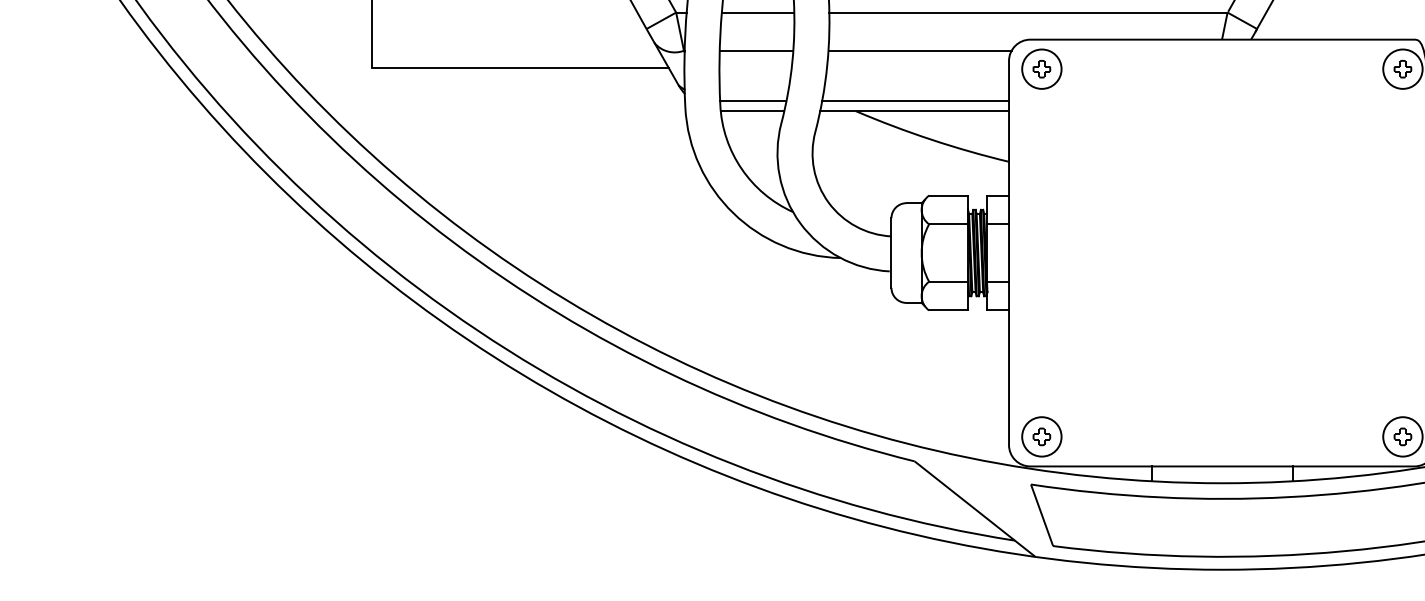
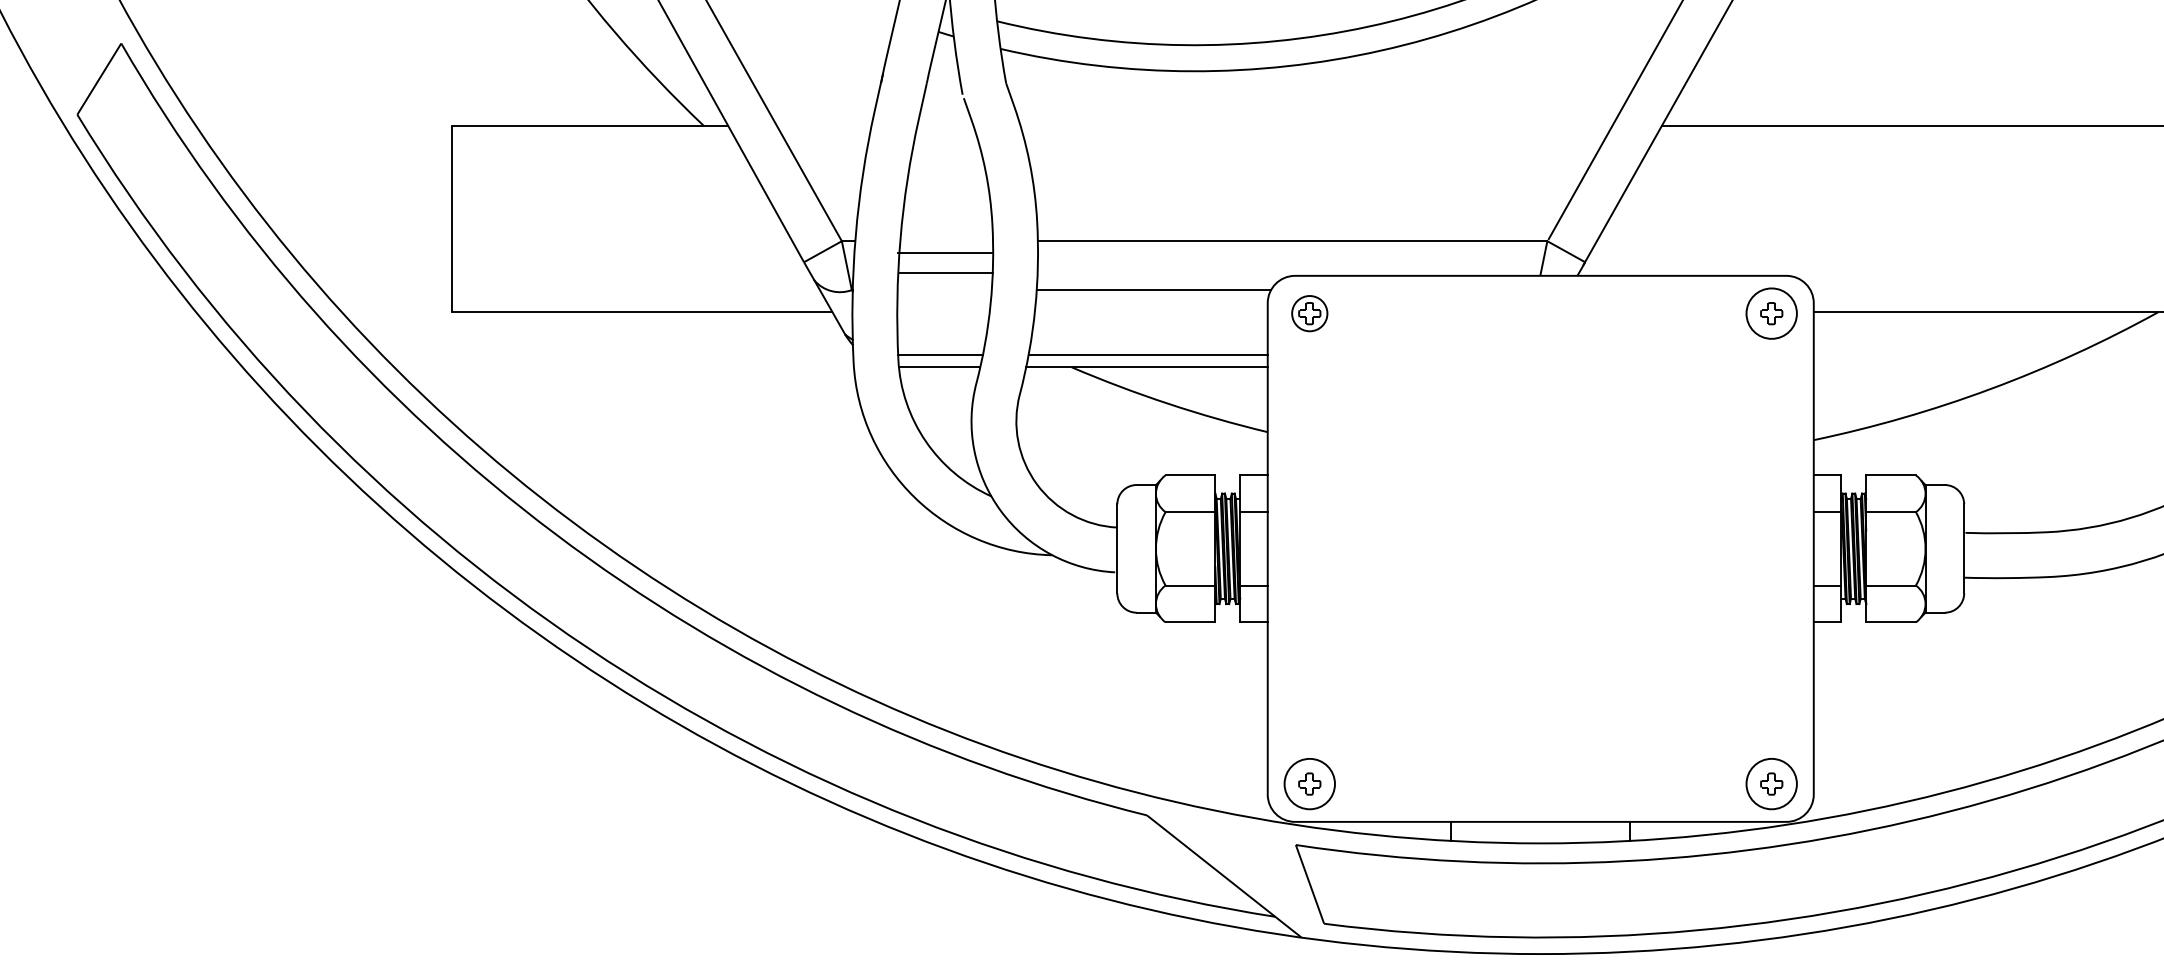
line: (757, 12) -> (946, 273), moved
line: (756, 51) -> (944, 253), moved
circle: (1041, 69) -> (1309, 313), size x0.7

